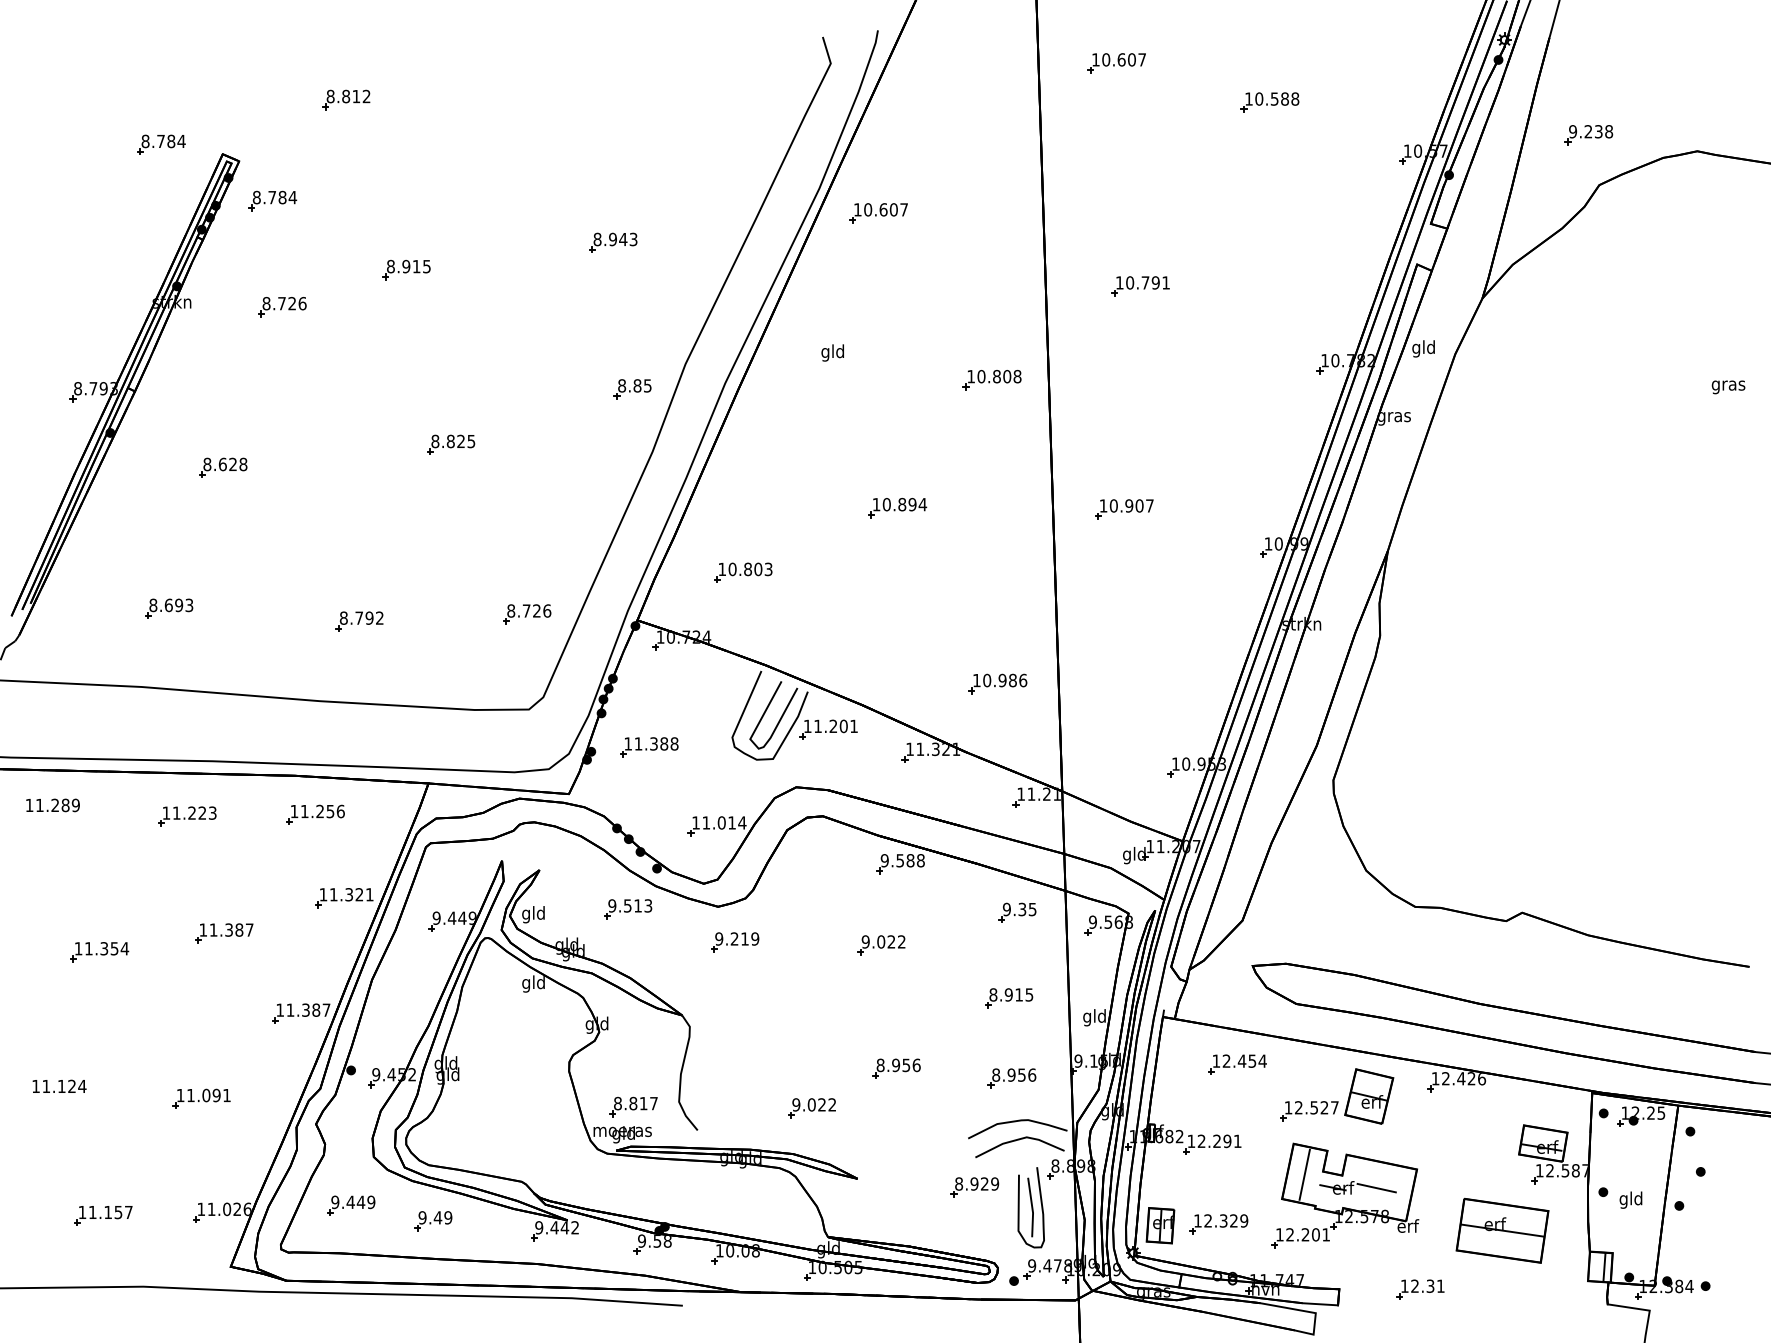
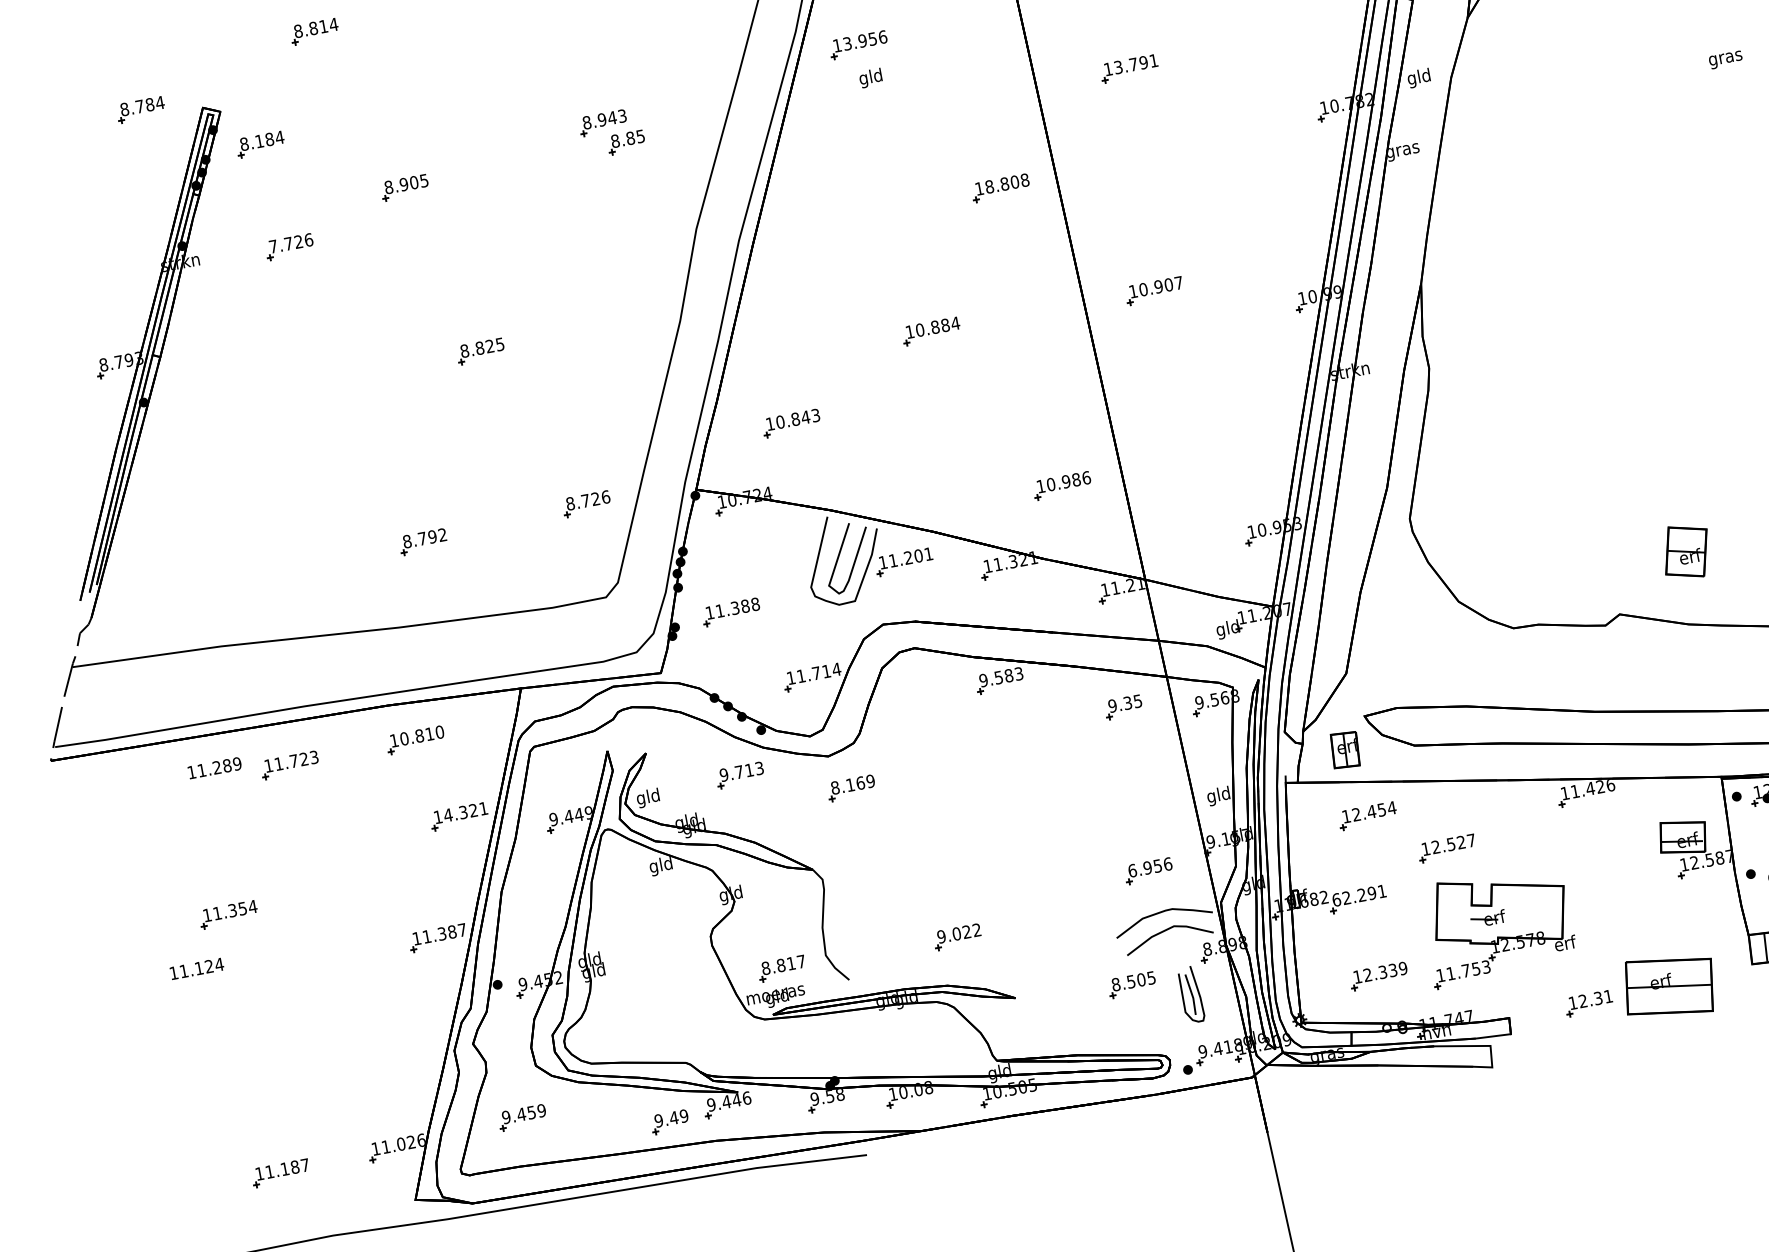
text: (366, 96) -> (333, 24), 8.812 -> 8.814
text: (271, 197) -> (258, 141), 8.784 -> 8.184
text: (886, 209) -> (865, 40), 10.607 -> 13.956
text: (416, 266) -> (414, 182), 8.915 -> 8.905
text: (1130, 282) -> (1118, 66), 10.791 -> 13.791
text: (266, 303) -> (273, 246), 8.726 -> 7.726
text: (832, 352) -> (870, 77), moved
text: (981, 376) -> (989, 186), 10.808 -> 18.808
part: (632, 389) -> (626, 142), moved
part: (223, 467) -> (261, 415), removed
text: (912, 504) -> (945, 325), 10.894 -> 10.884
text: (758, 569) -> (805, 417), 10.803 -> 10.843
part: (169, 608) -> (234, 564), removed
text: (52, 805) -> (214, 768), moved
text: (322, 811) -> (421, 735), 11.256 -> 10.810
text: (191, 812) -> (293, 760), 11.223 -> 11.723
text: (721, 822) -> (816, 672), 11.014 -> 11.714
text: (920, 860) -> (1018, 673), 9.588 -> 9.583
text: (333, 894) -> (447, 815), 11.321 -> 14.321
text: (627, 905) -> (738, 771), 9.513 -> 9.713
part: (224, 933) -> (347, 873), removed
text: (732, 938) -> (848, 784), 9.219 -> 8.169
part: (881, 945) -> (995, 764), removed
part: (1009, 998) -> (1131, 792), removed
part: (896, 1068) -> (1033, 882), removed
text: (996, 1074) -> (1132, 870), 8.956 -> 6.956
text: (1445, 1078) -> (1574, 791), 12.426 -> 11.426
text: (59, 1085) -> (196, 967), moved
part: (1369, 1096) -> (1686, 551), moved
part: (201, 1098) -> (355, 1039), removed
text: (1191, 1141) -> (1336, 900), 12.291 -> 62.291
line: (1304, 1174) -> (1453, 911), removed
text: (984, 1183) -> (1141, 979), 8.929 -> 8.505
line: (1376, 1187) -> (1527, 911), removed
text: (360, 1202) -> (531, 1112), 9.449 -> 9.459
part: (1030, 1207) -> (1190, 994), size x0.7
text: (118, 1212) -> (295, 1167), 11.157 -> 11.187
text: (1233, 1220) -> (1392, 969), 12.329 -> 12.339
part: (433, 1221) -> (670, 1122), moved
part: (1160, 1225) -> (1345, 749), moved
text: (575, 1227) -> (747, 1097), 9.442 -> 9.446
part: (1502, 1230) -> (1669, 986), moved
text: (1307, 1234) -> (1467, 970), 12.201 -> 11.753
text: (1057, 1265) -> (1227, 1046), 9.478 -> 9.418

